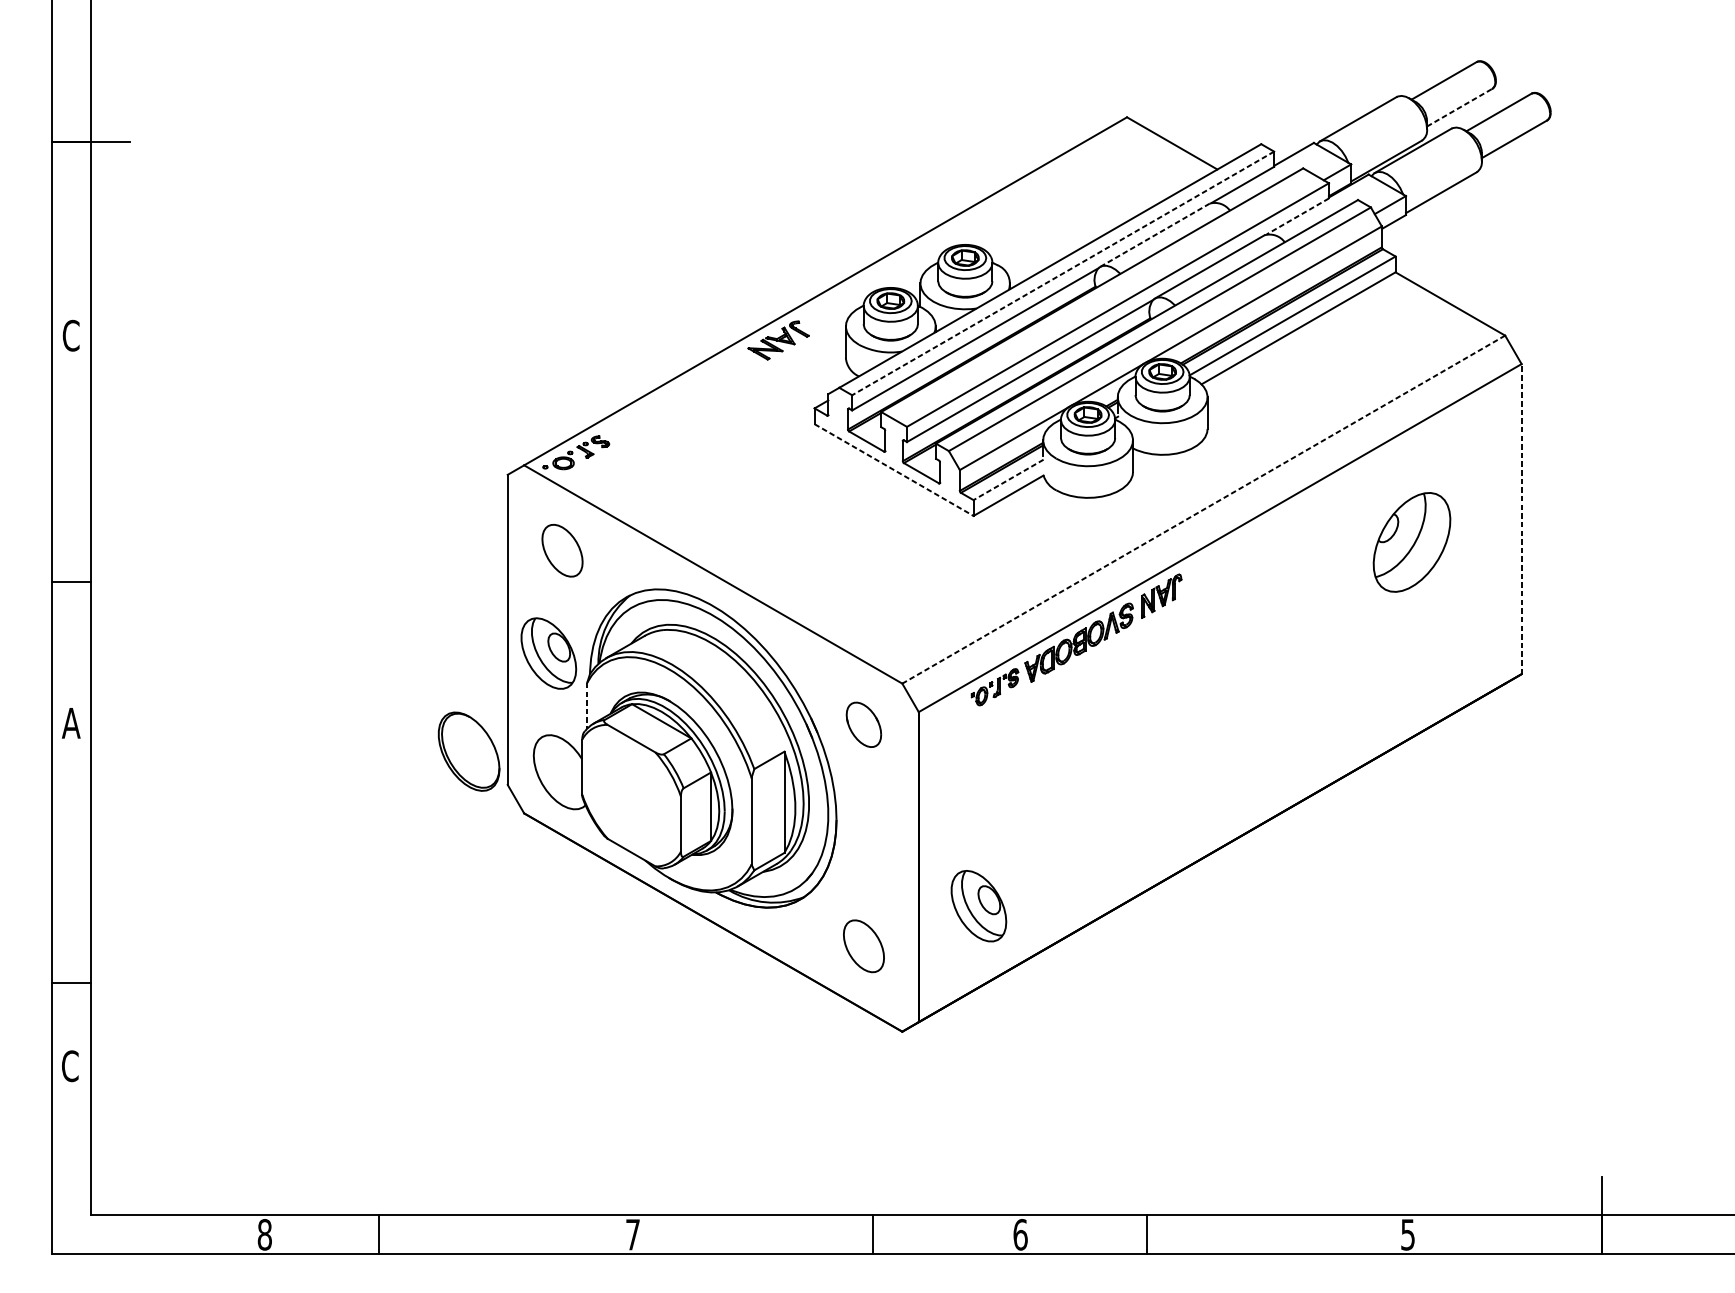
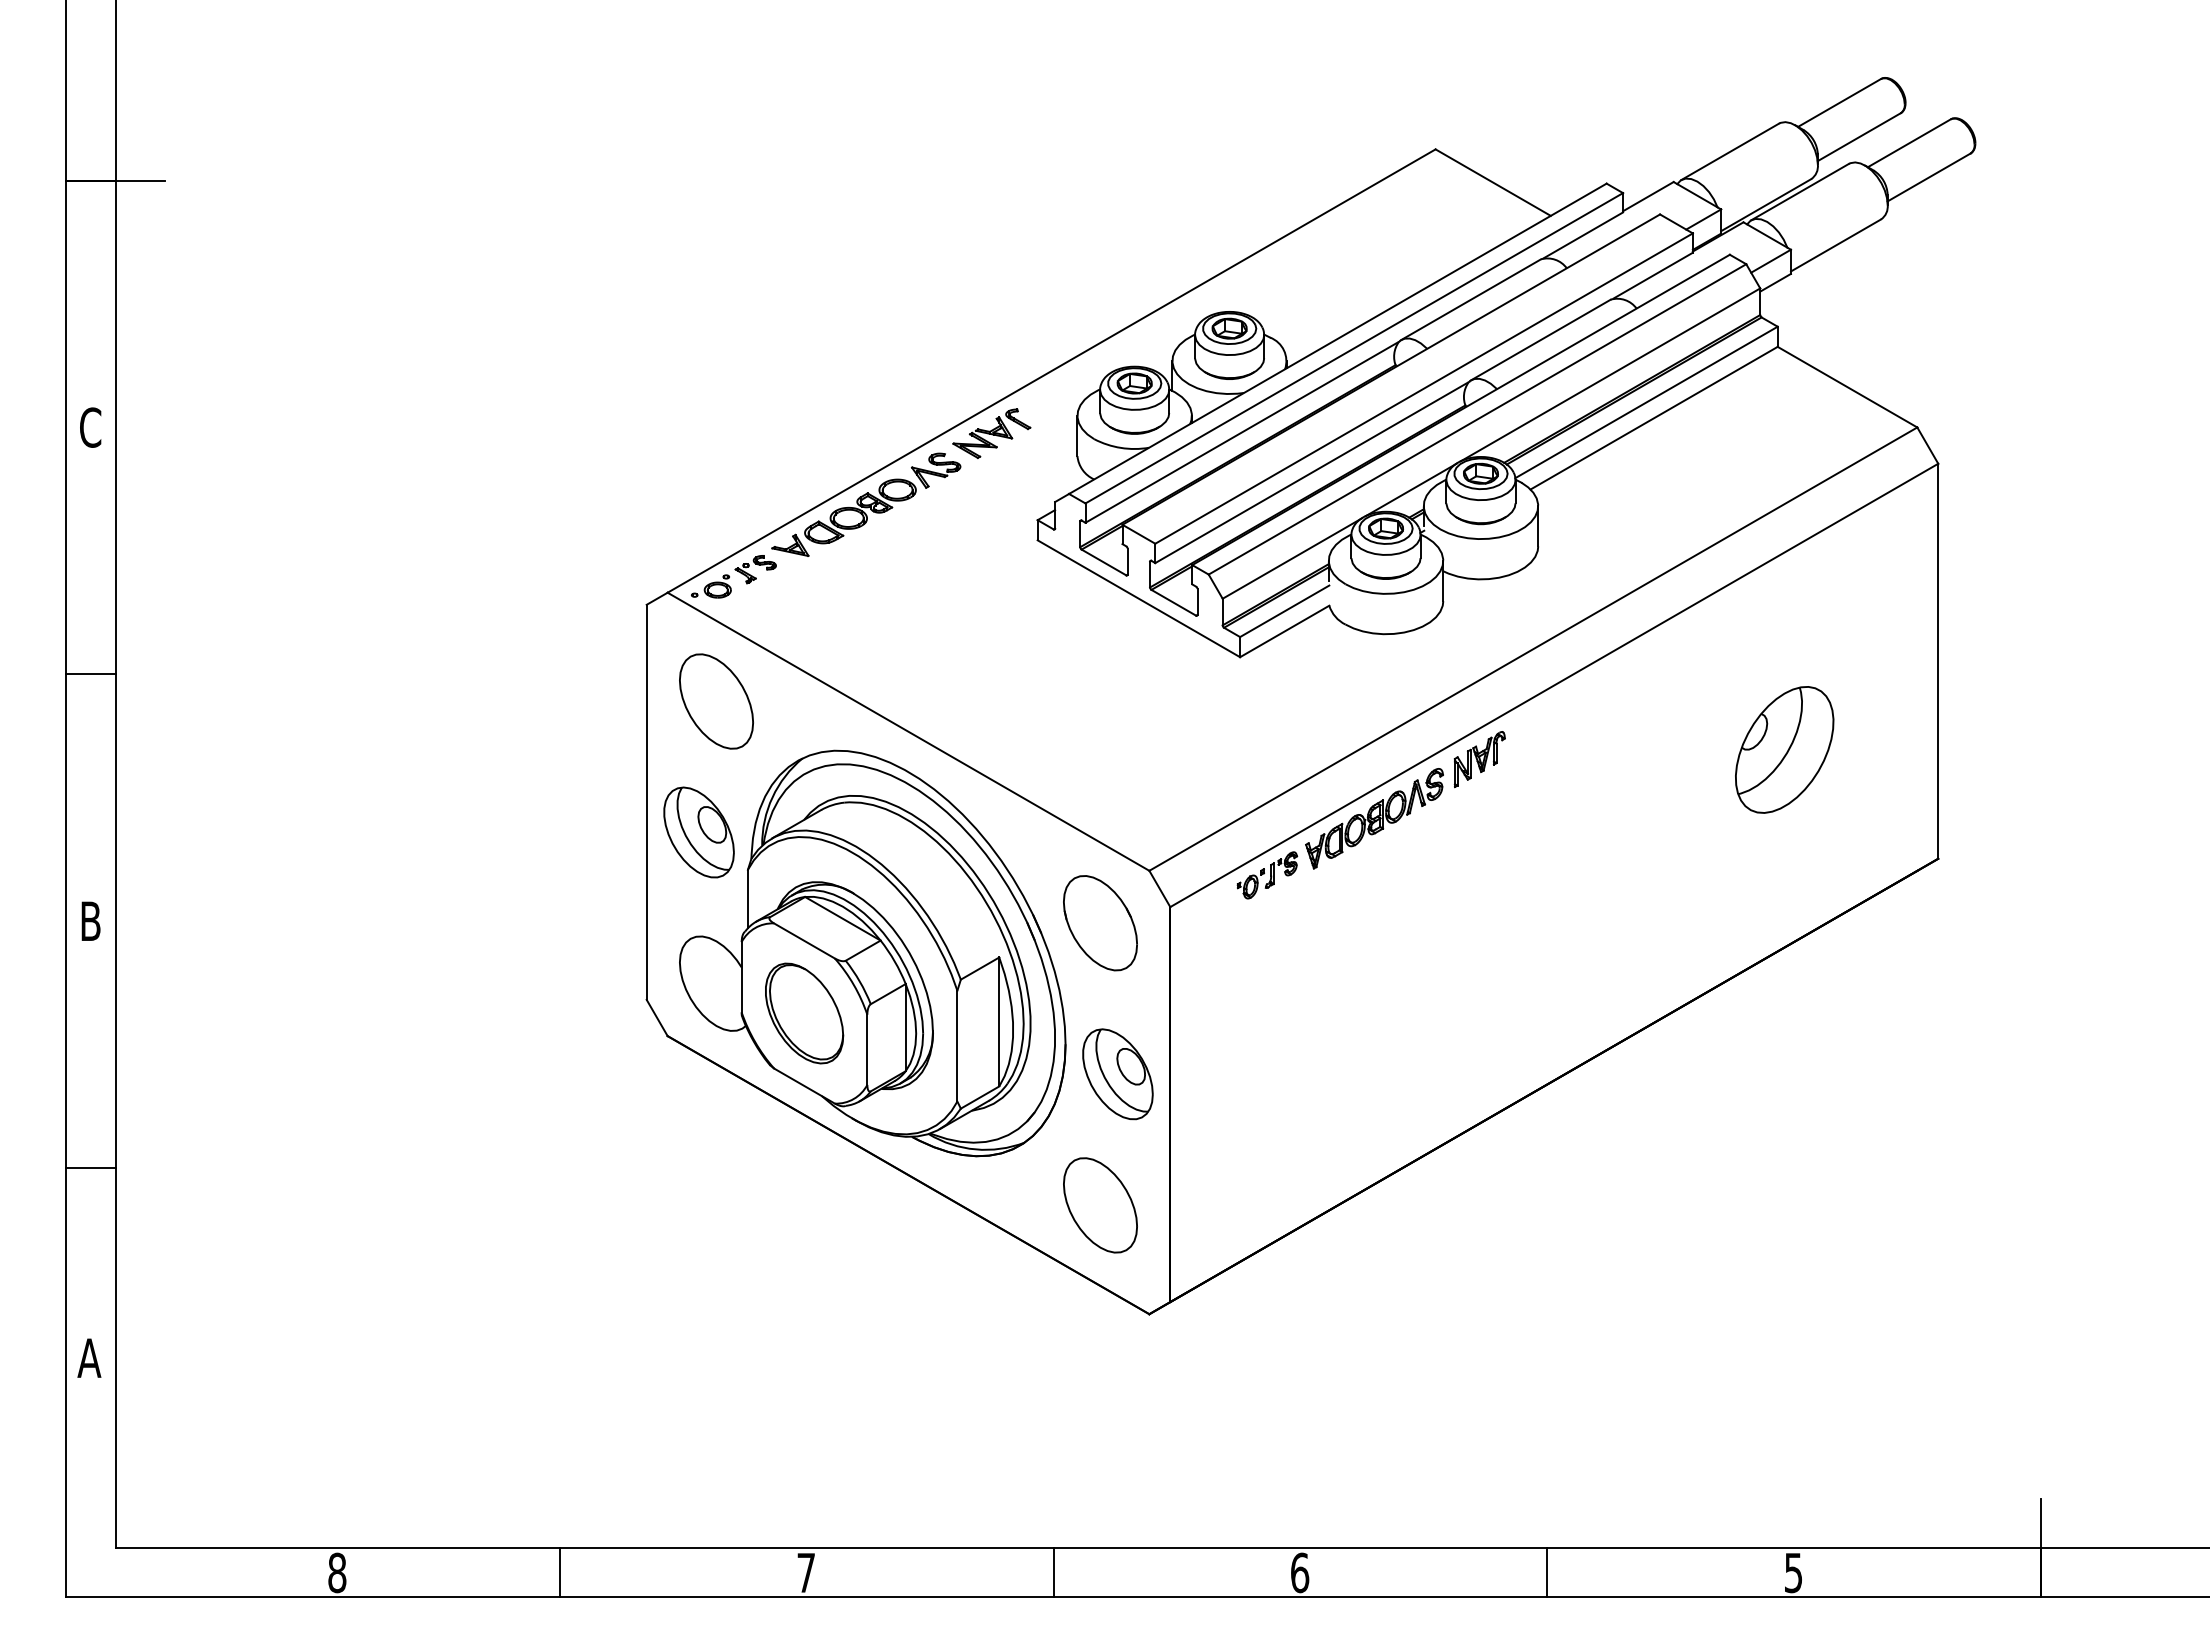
line: (1459, 107) -> (1859, 137), dashed -> solid
line: (1298, 216) -> (1653, 275), dashed -> solid
line: (1155, 235) -> (1471, 299), dashed -> solid
line: (1062, 273) -> (1353, 348), dashed -> solid
part: (680, 396) -> (866, 504), added
line: (893, 469) -> (1138, 598), dashed -> solid
line: (1008, 480) -> (1284, 611), dashed -> solid
line: (1203, 509) -> (1532, 649), dashed -> solid
line: (1521, 519) -> (1938, 661), dashed -> solid
part: (1411, 542) -> (1784, 749), moved
part: (562, 550) -> (716, 701), size x1.43
line: (71, 582) -> (90, 674), moved
line: (586, 706) -> (747, 899), dashed -> solid
text: (71, 722) -> (90, 920), A -> B
part: (863, 725) -> (1100, 923), size x1.67
part: (469, 751) -> (804, 1013), moved
part: (978, 906) -> (1117, 1074), moved
part: (863, 946) -> (1100, 1205), size x1.43
line: (71, 983) -> (90, 1168), moved
text: (70, 1066) -> (89, 1358), C -> A
line: (378, 1234) -> (559, 1572), moved
line: (872, 1234) -> (1053, 1572), moved
line: (1147, 1234) -> (1547, 1572), moved

